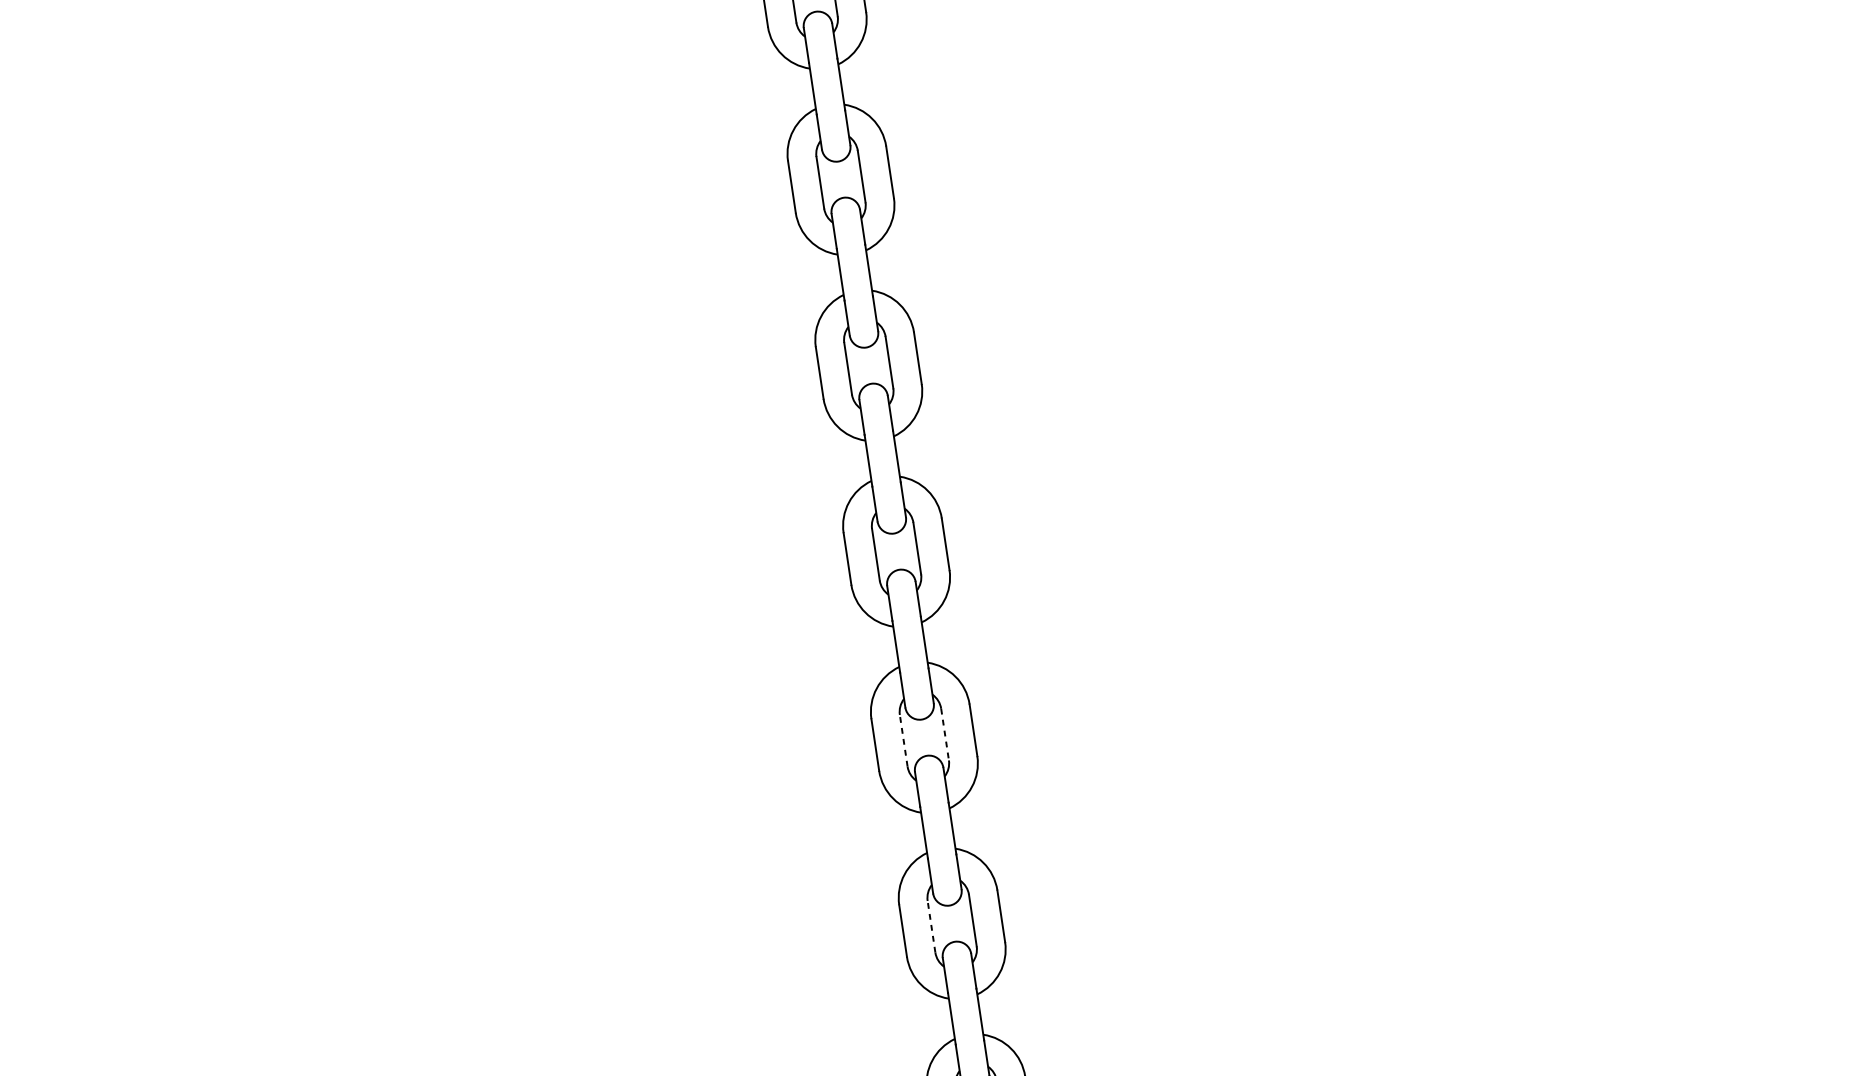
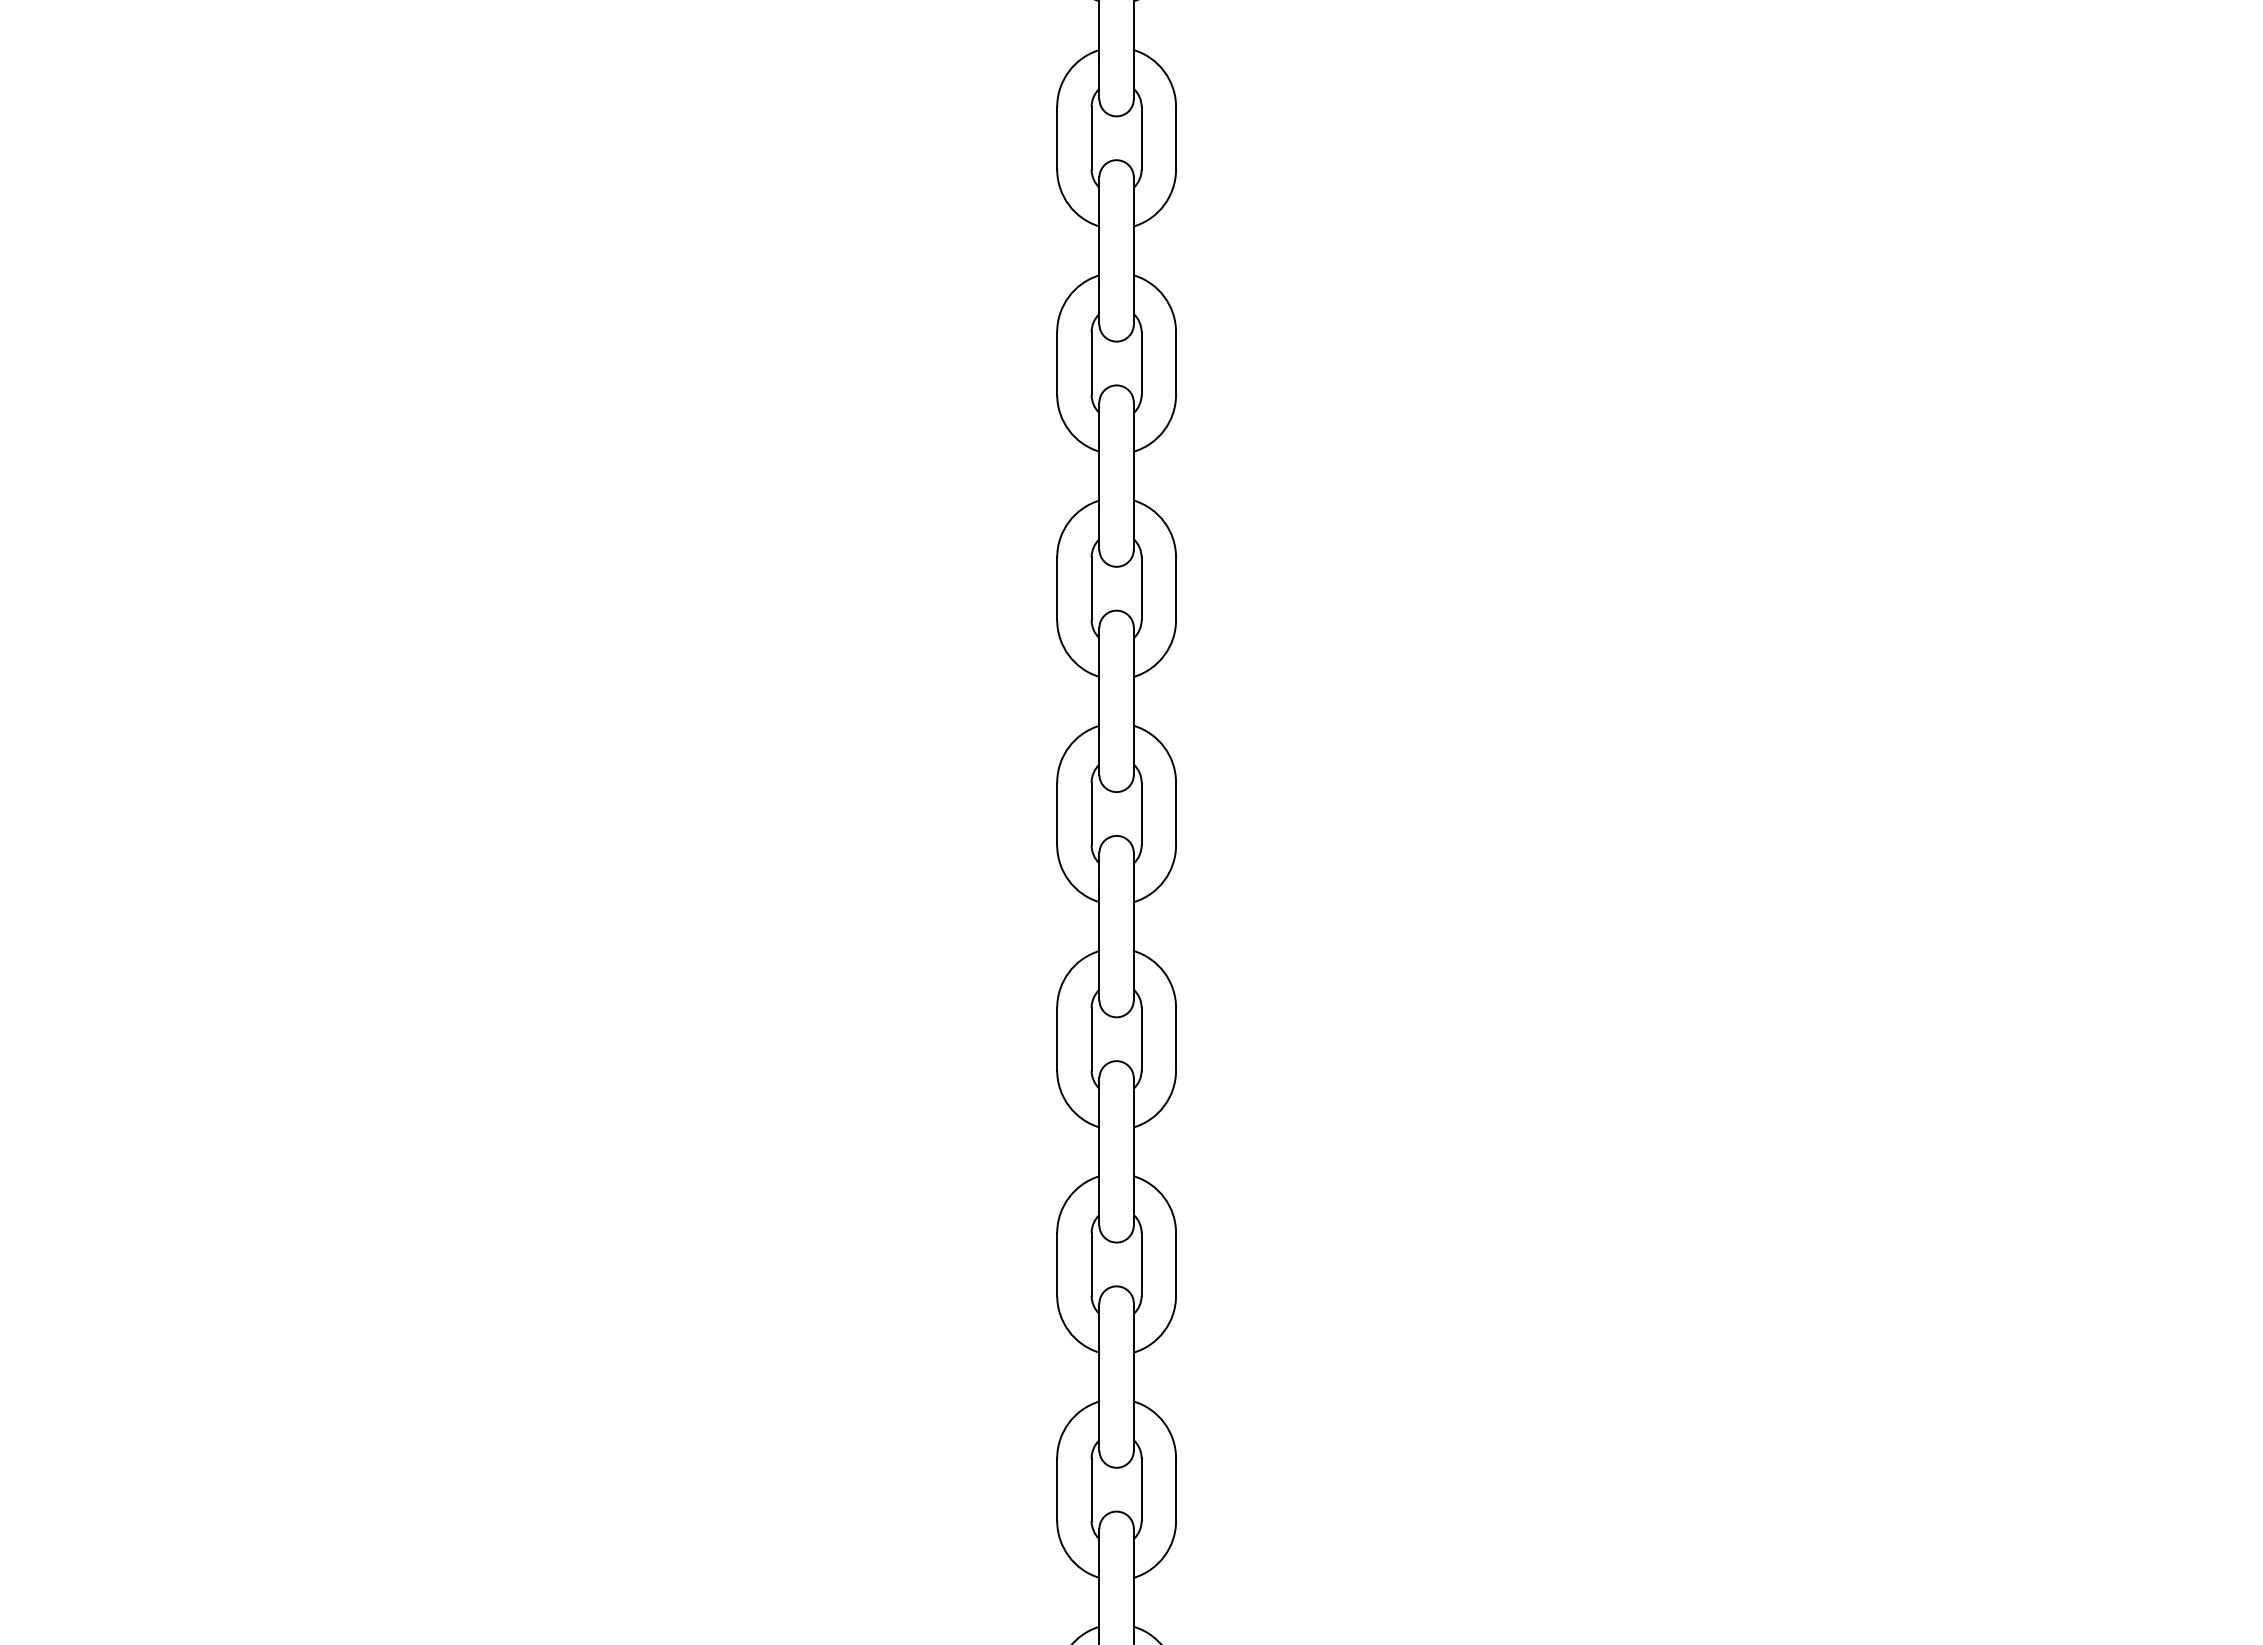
line: (944, 735) -> (1141, 814), dashed -> solid
line: (903, 740) -> (1091, 813), dashed -> solid
line: (931, 926) -> (1091, 1038), dashed -> solid

